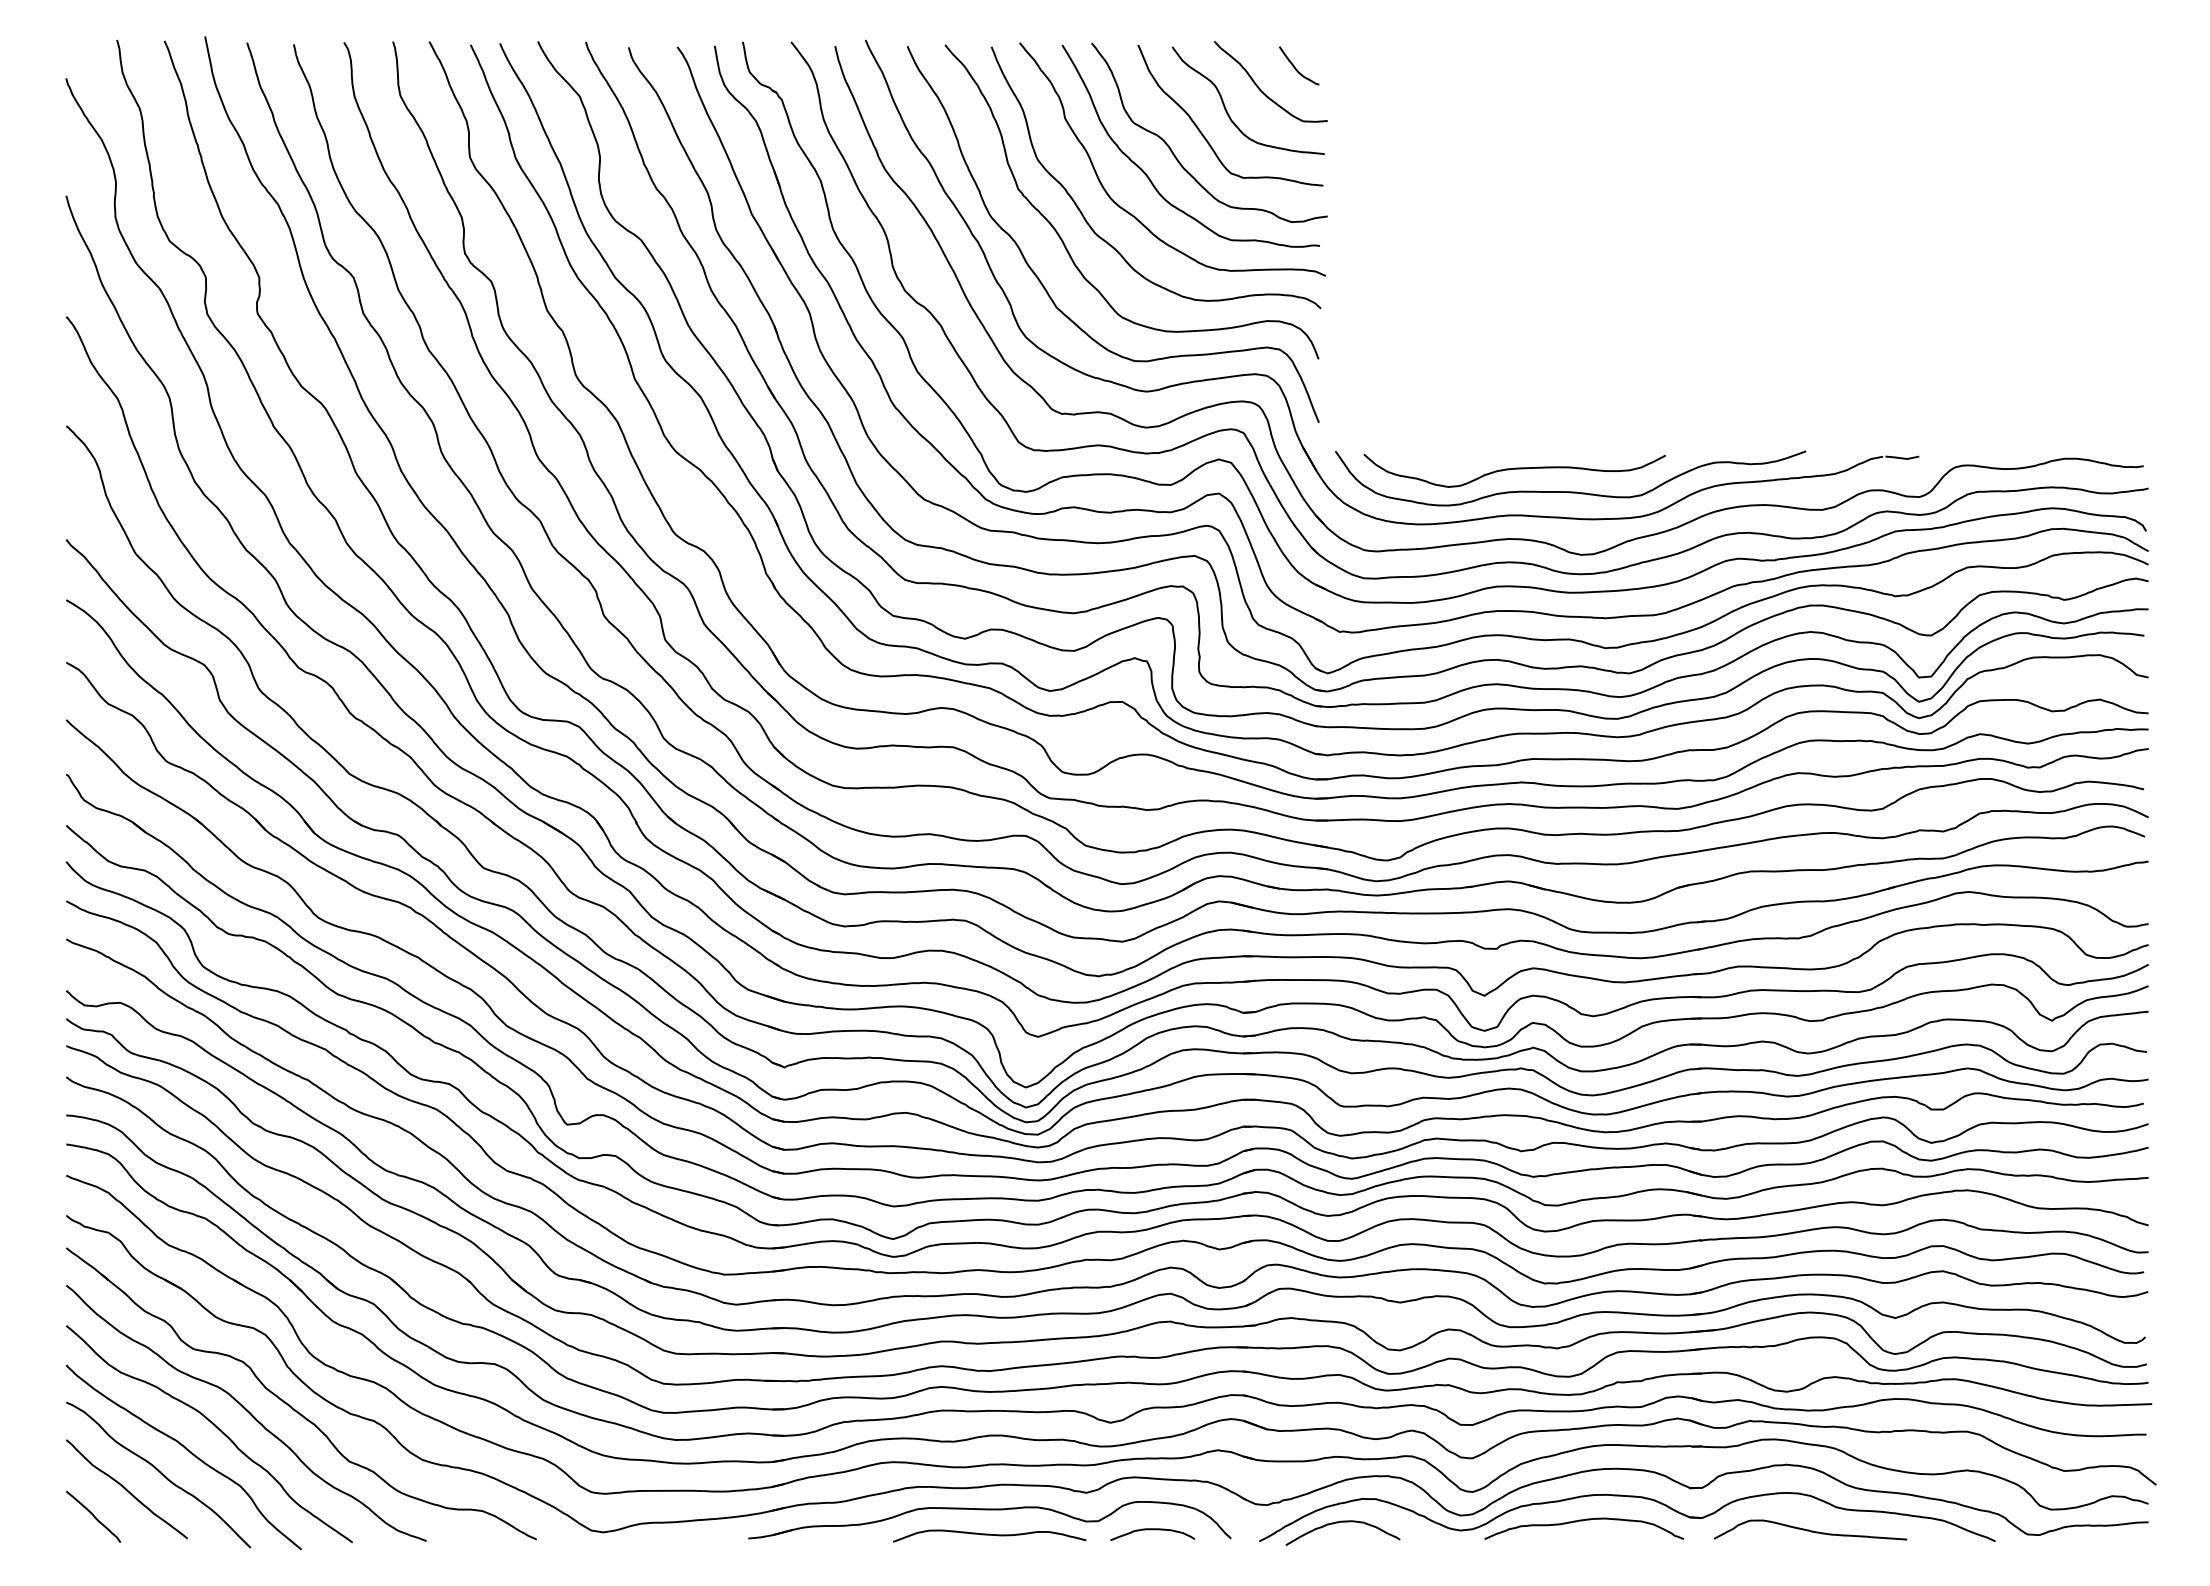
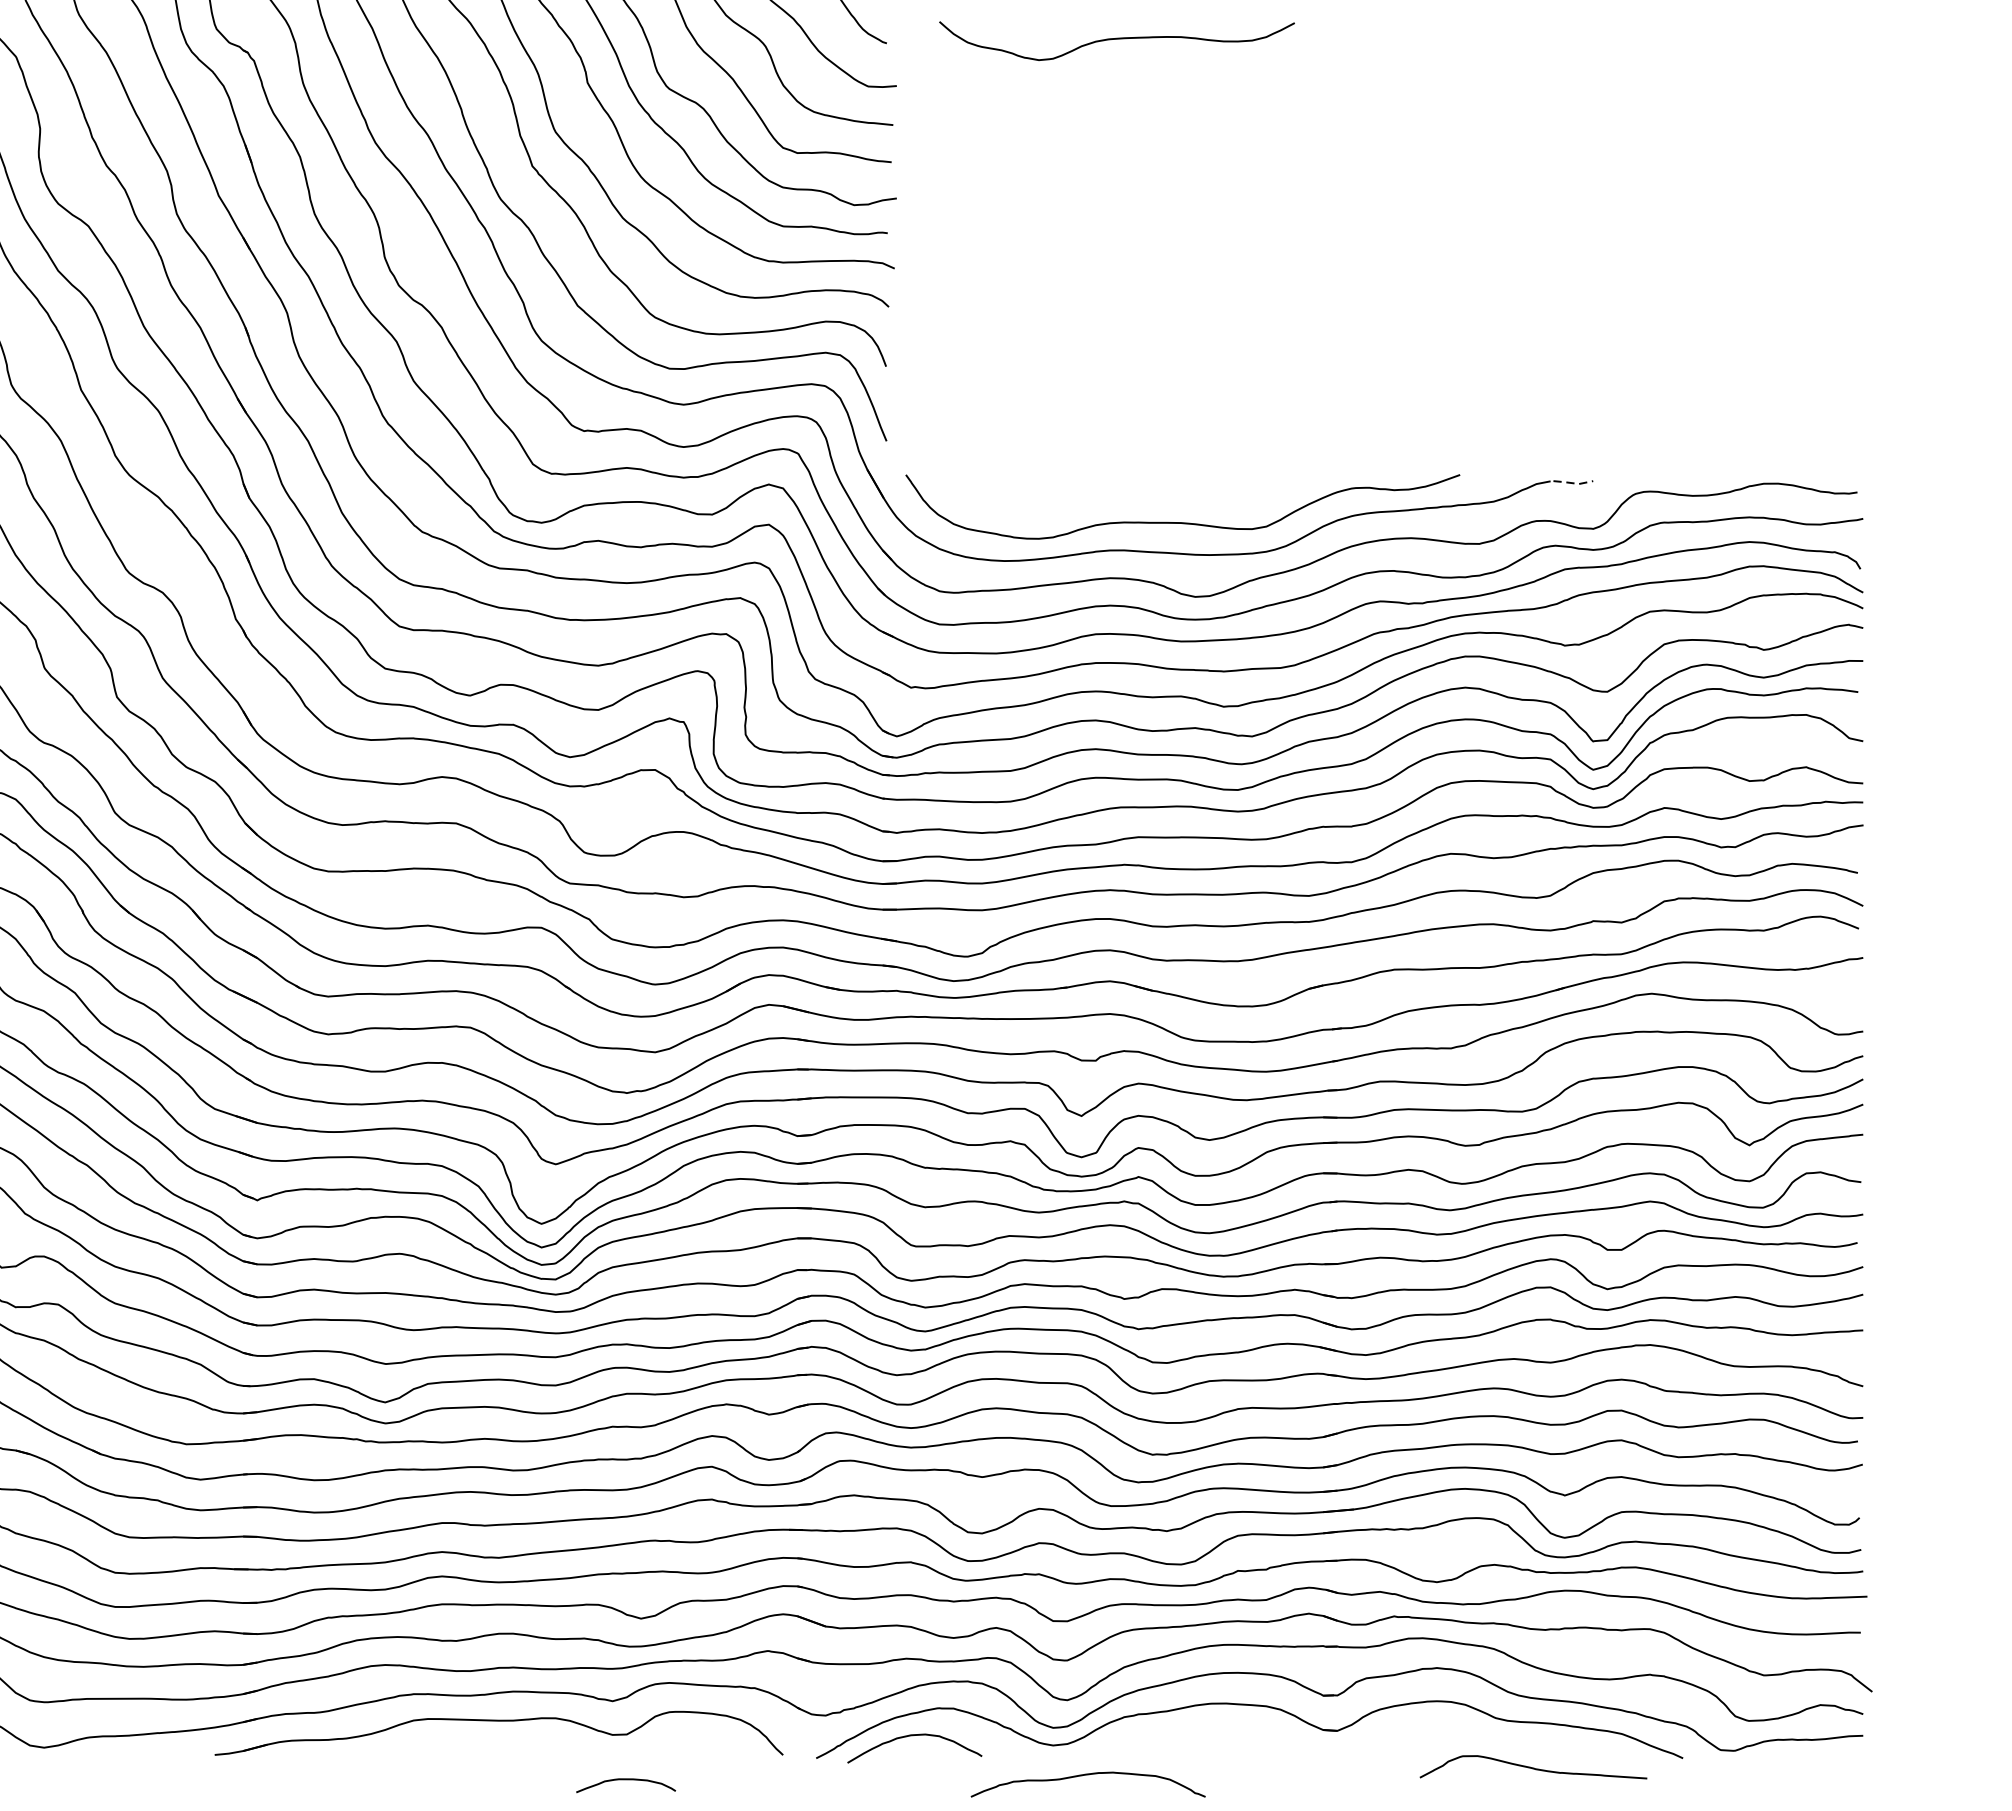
line: (1902, 458) -> (1573, 483), solid -> dashed
curve: (1514, 469) -> (1116, 39), moved
curve: (1582, 1521) -> (1086, 1776), moved
curve: (1809, 1529) -> (1532, 1766), moved
curve: (1152, 1530) -> (625, 1780), moved
curve: (989, 1535) -> (498, 1751), removed

